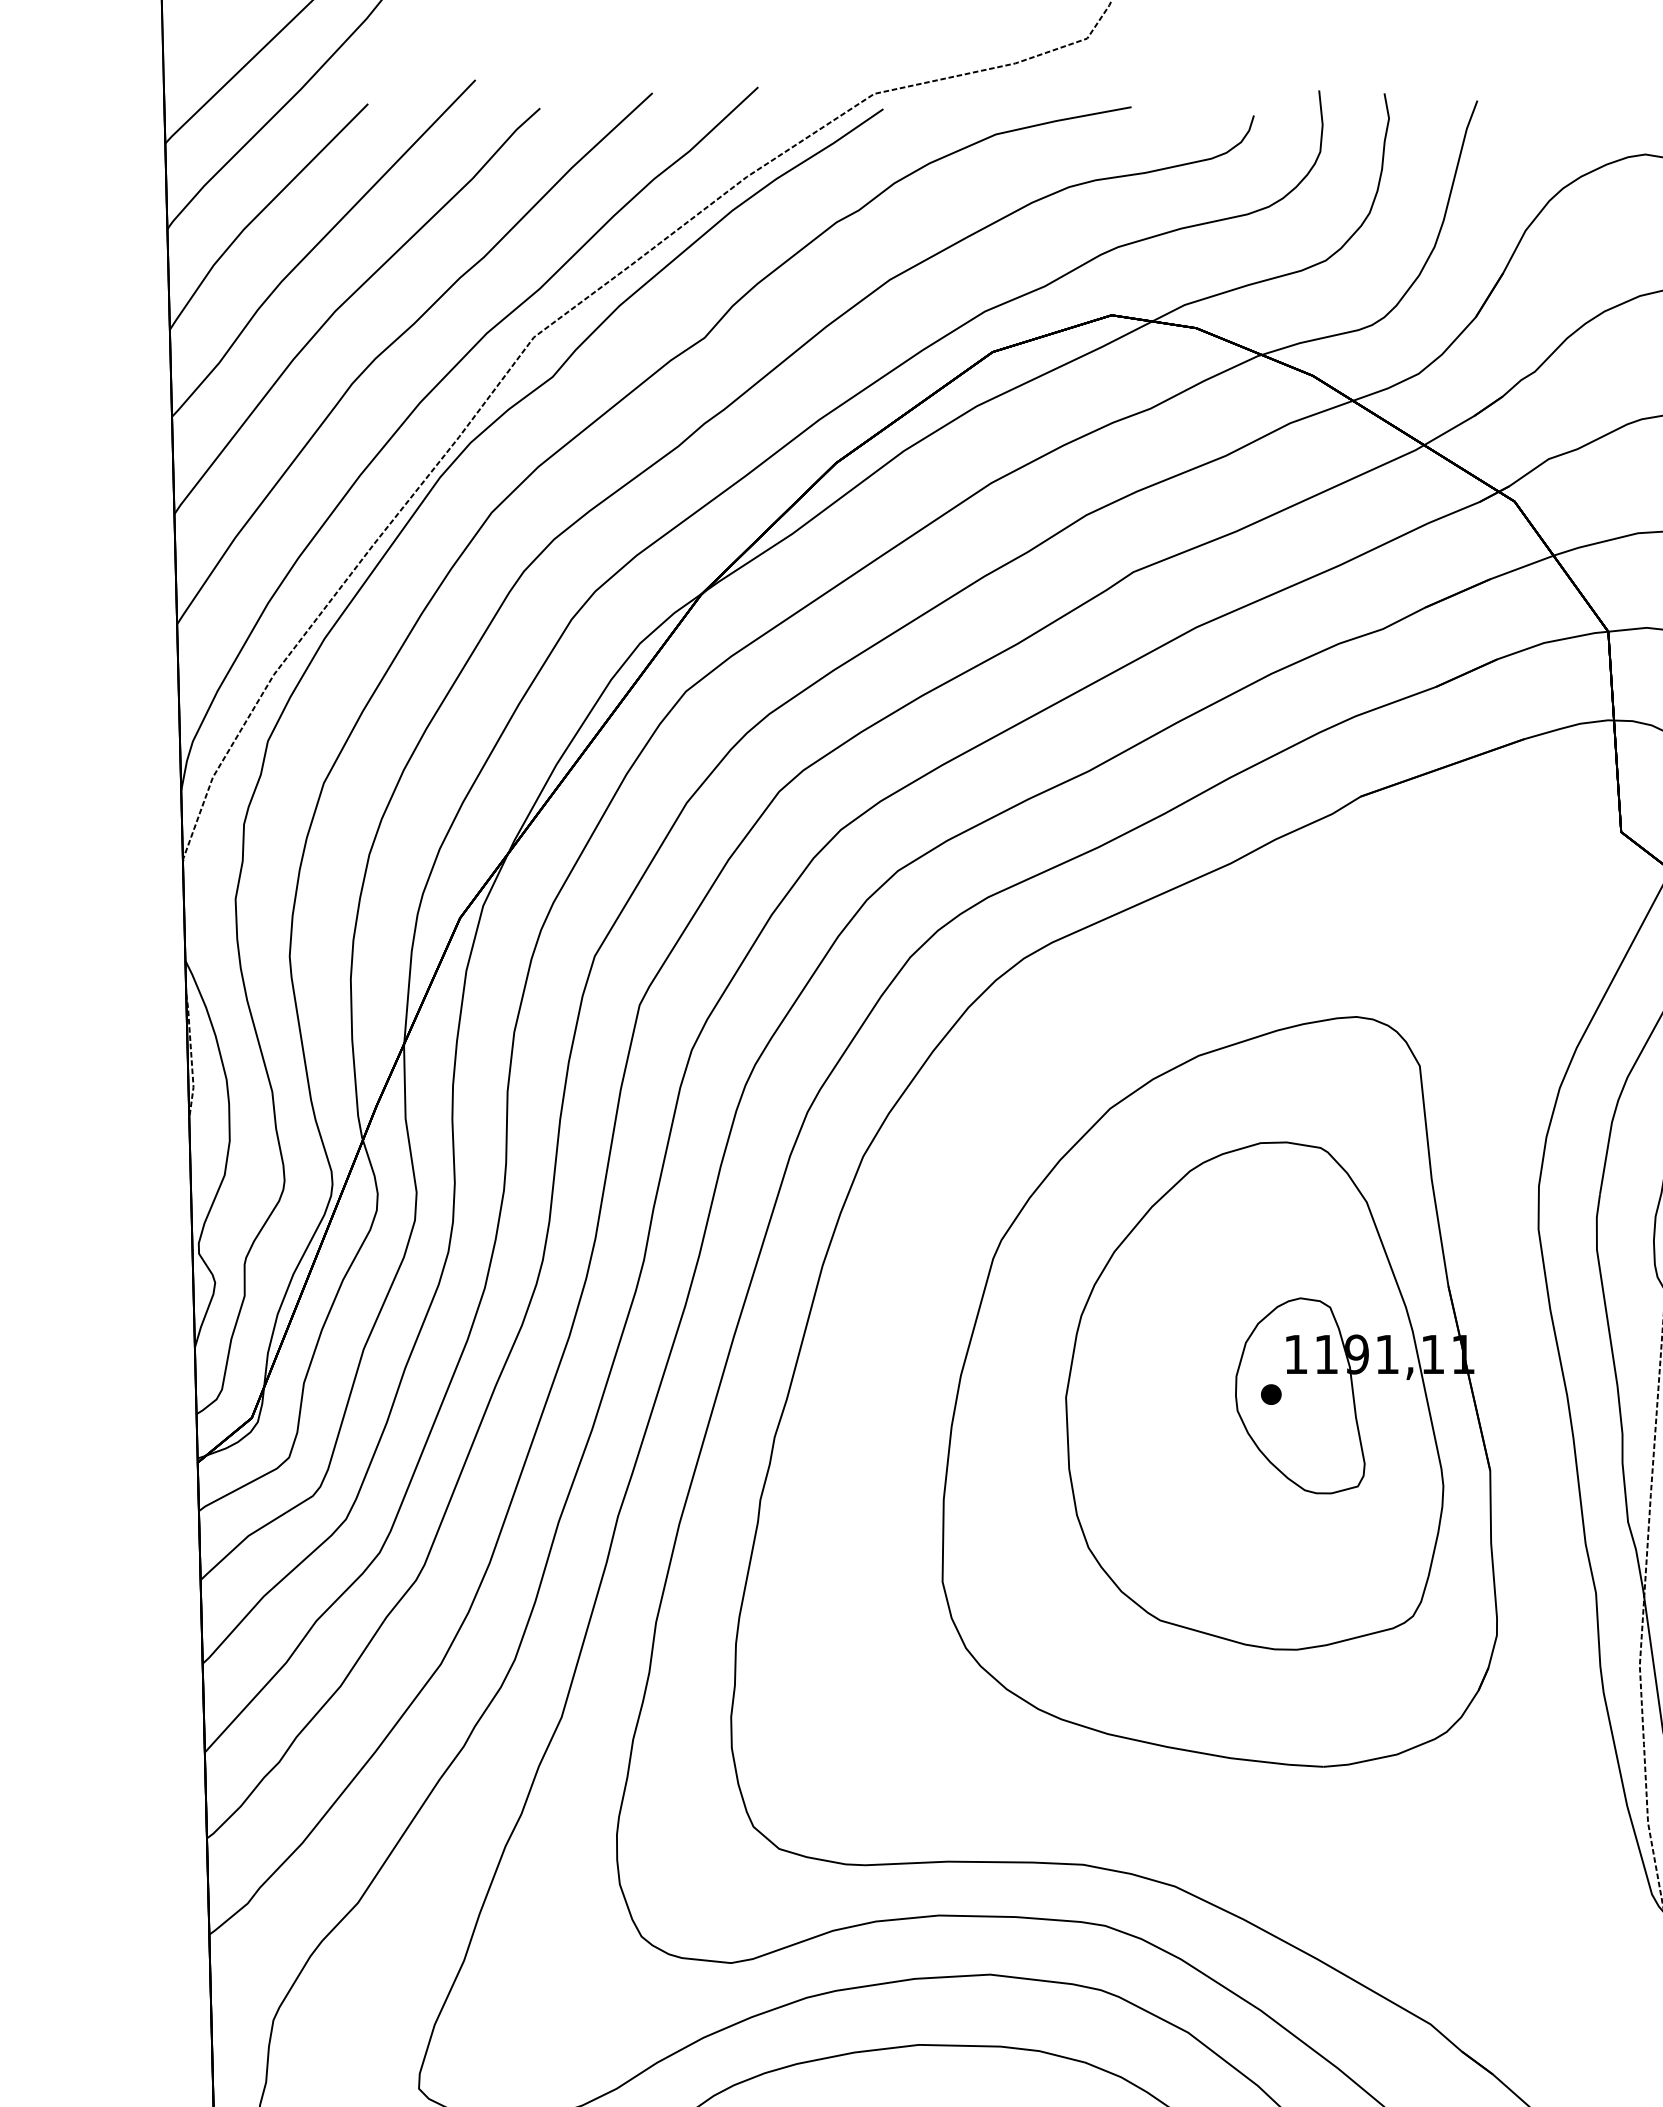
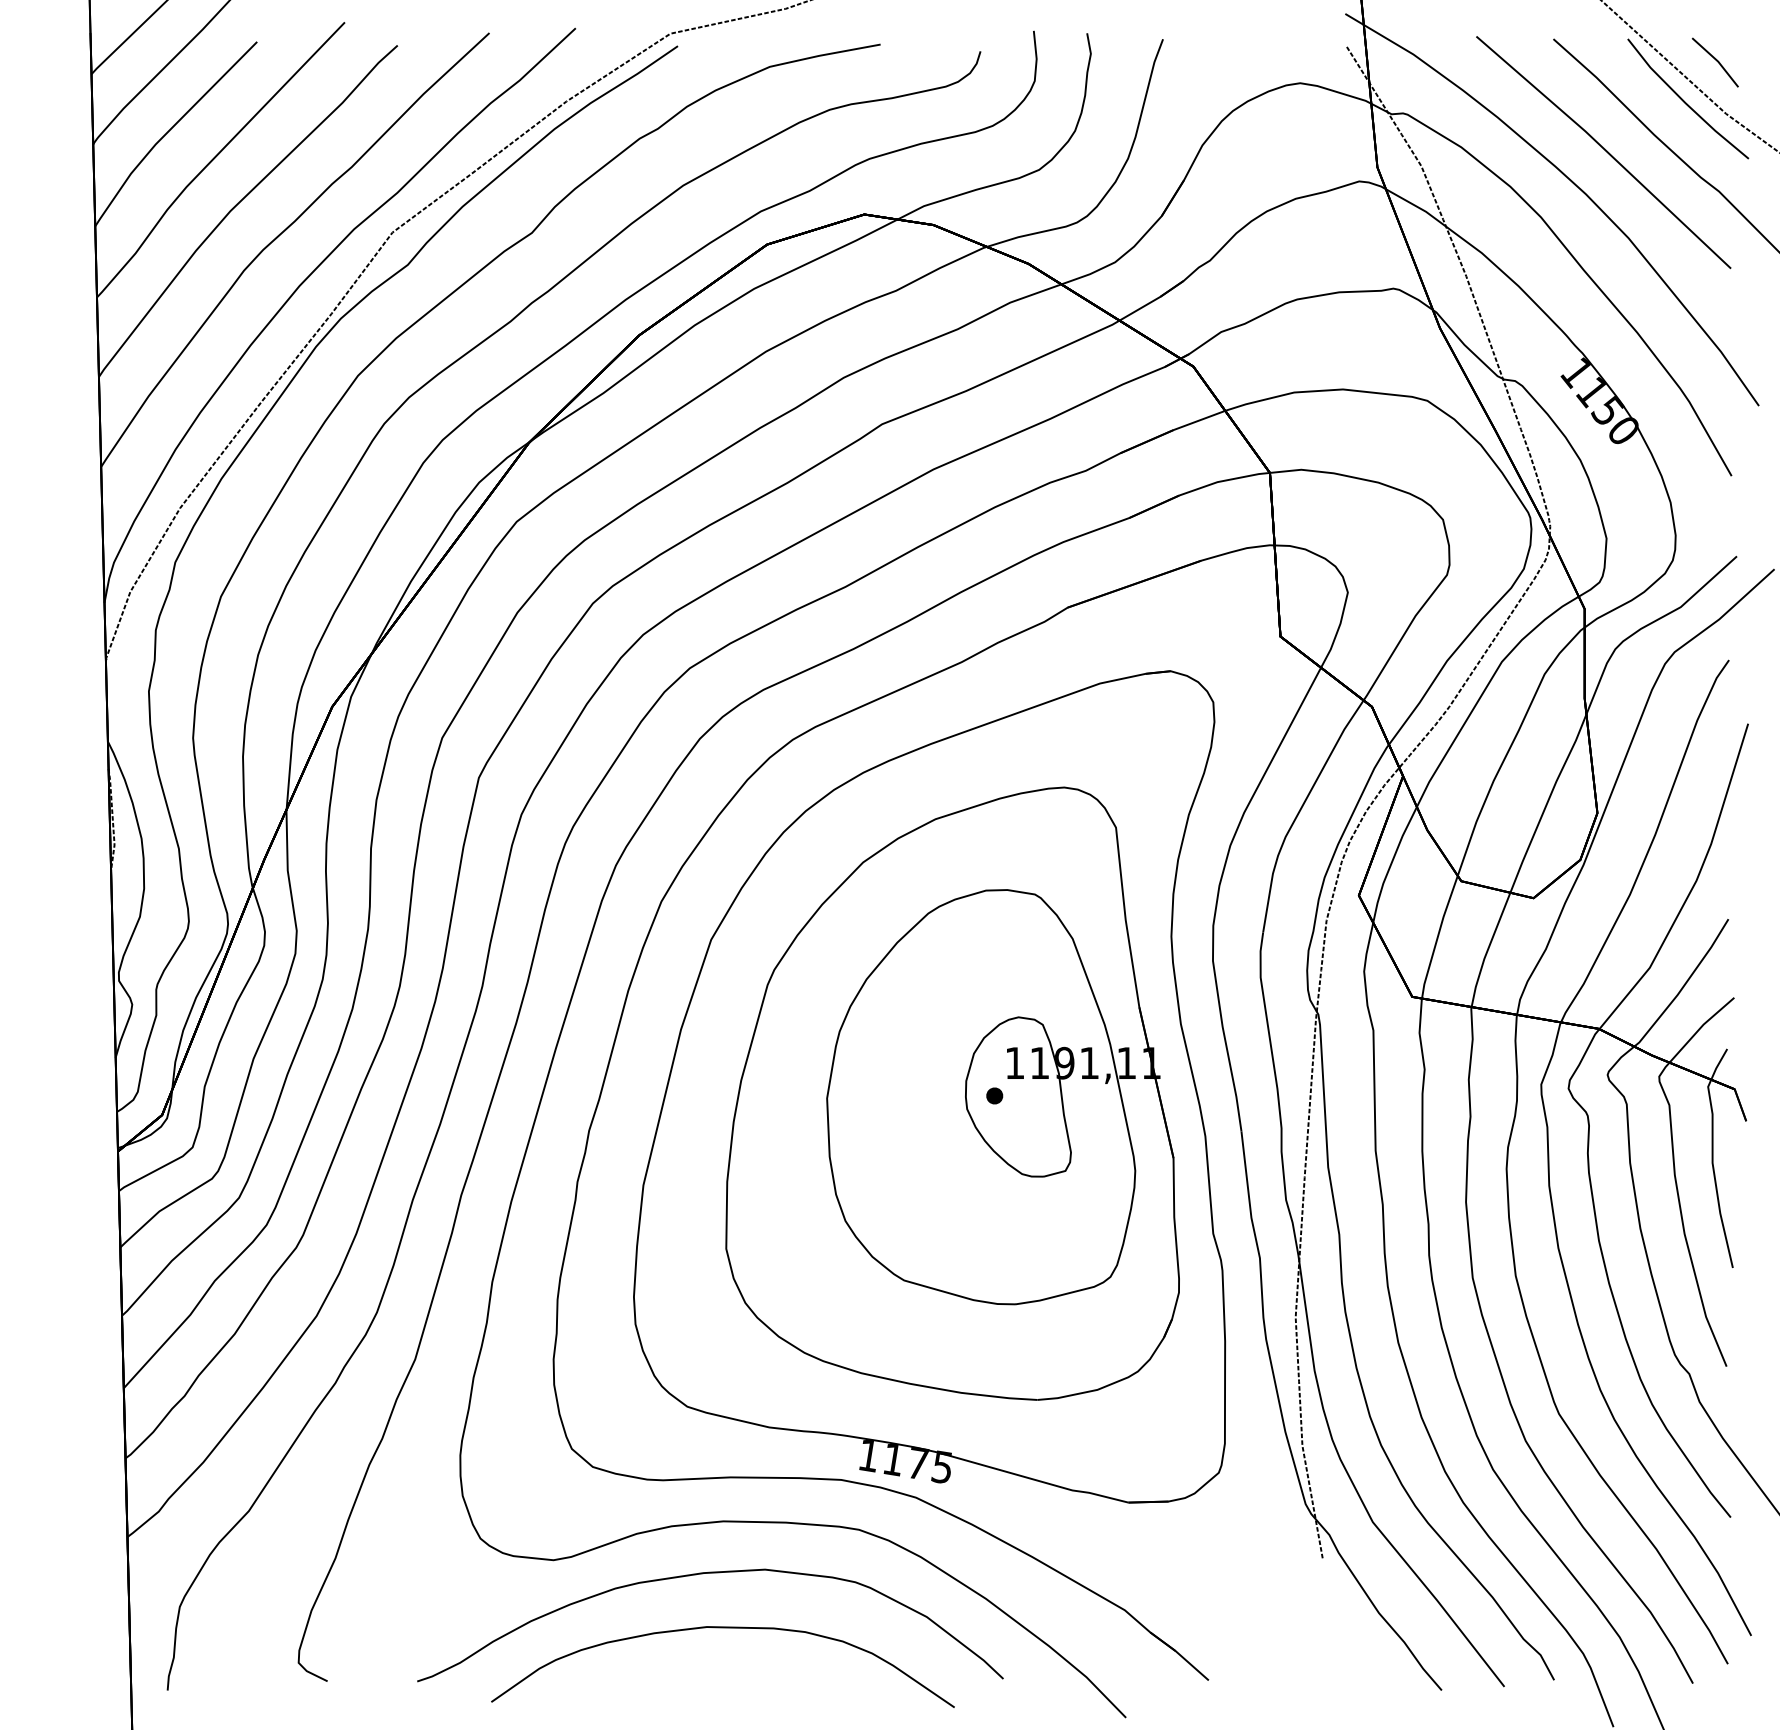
part: (1191, 1383) -> (929, 1086), added

